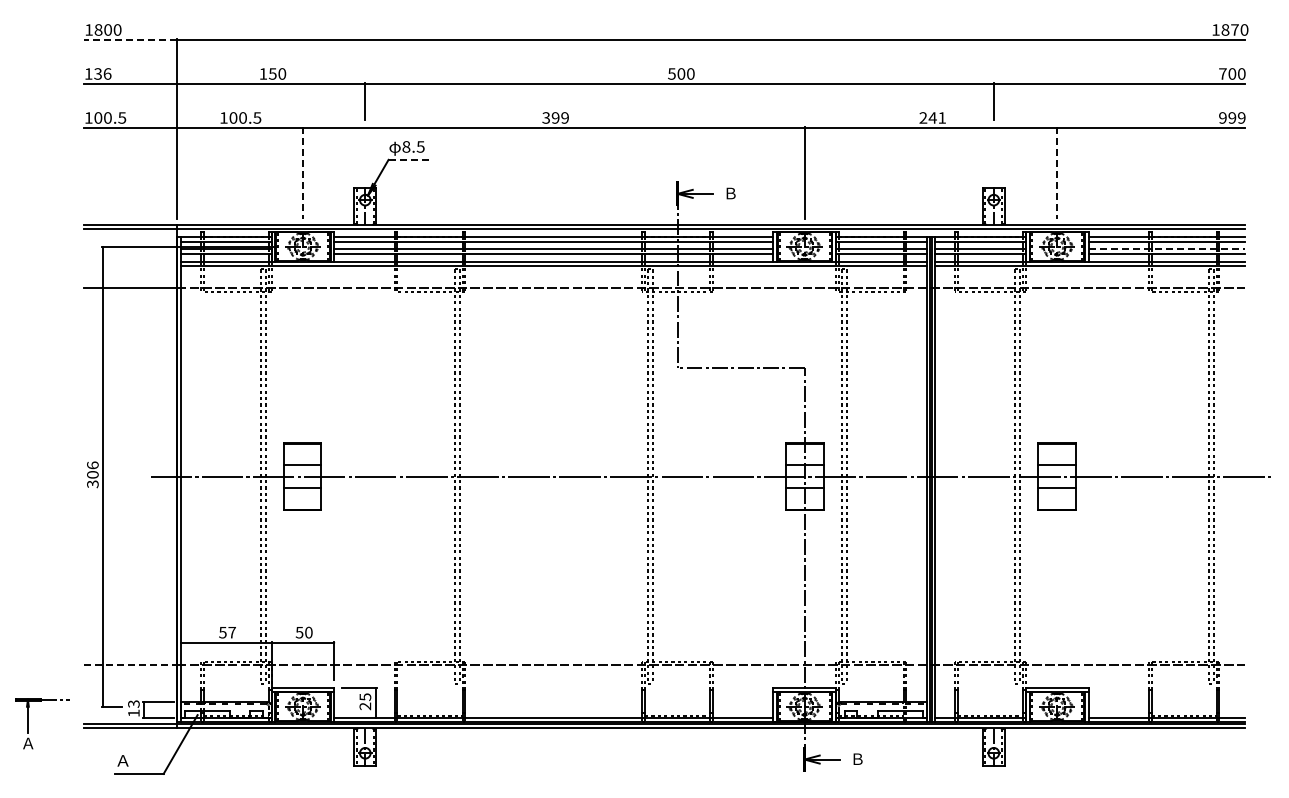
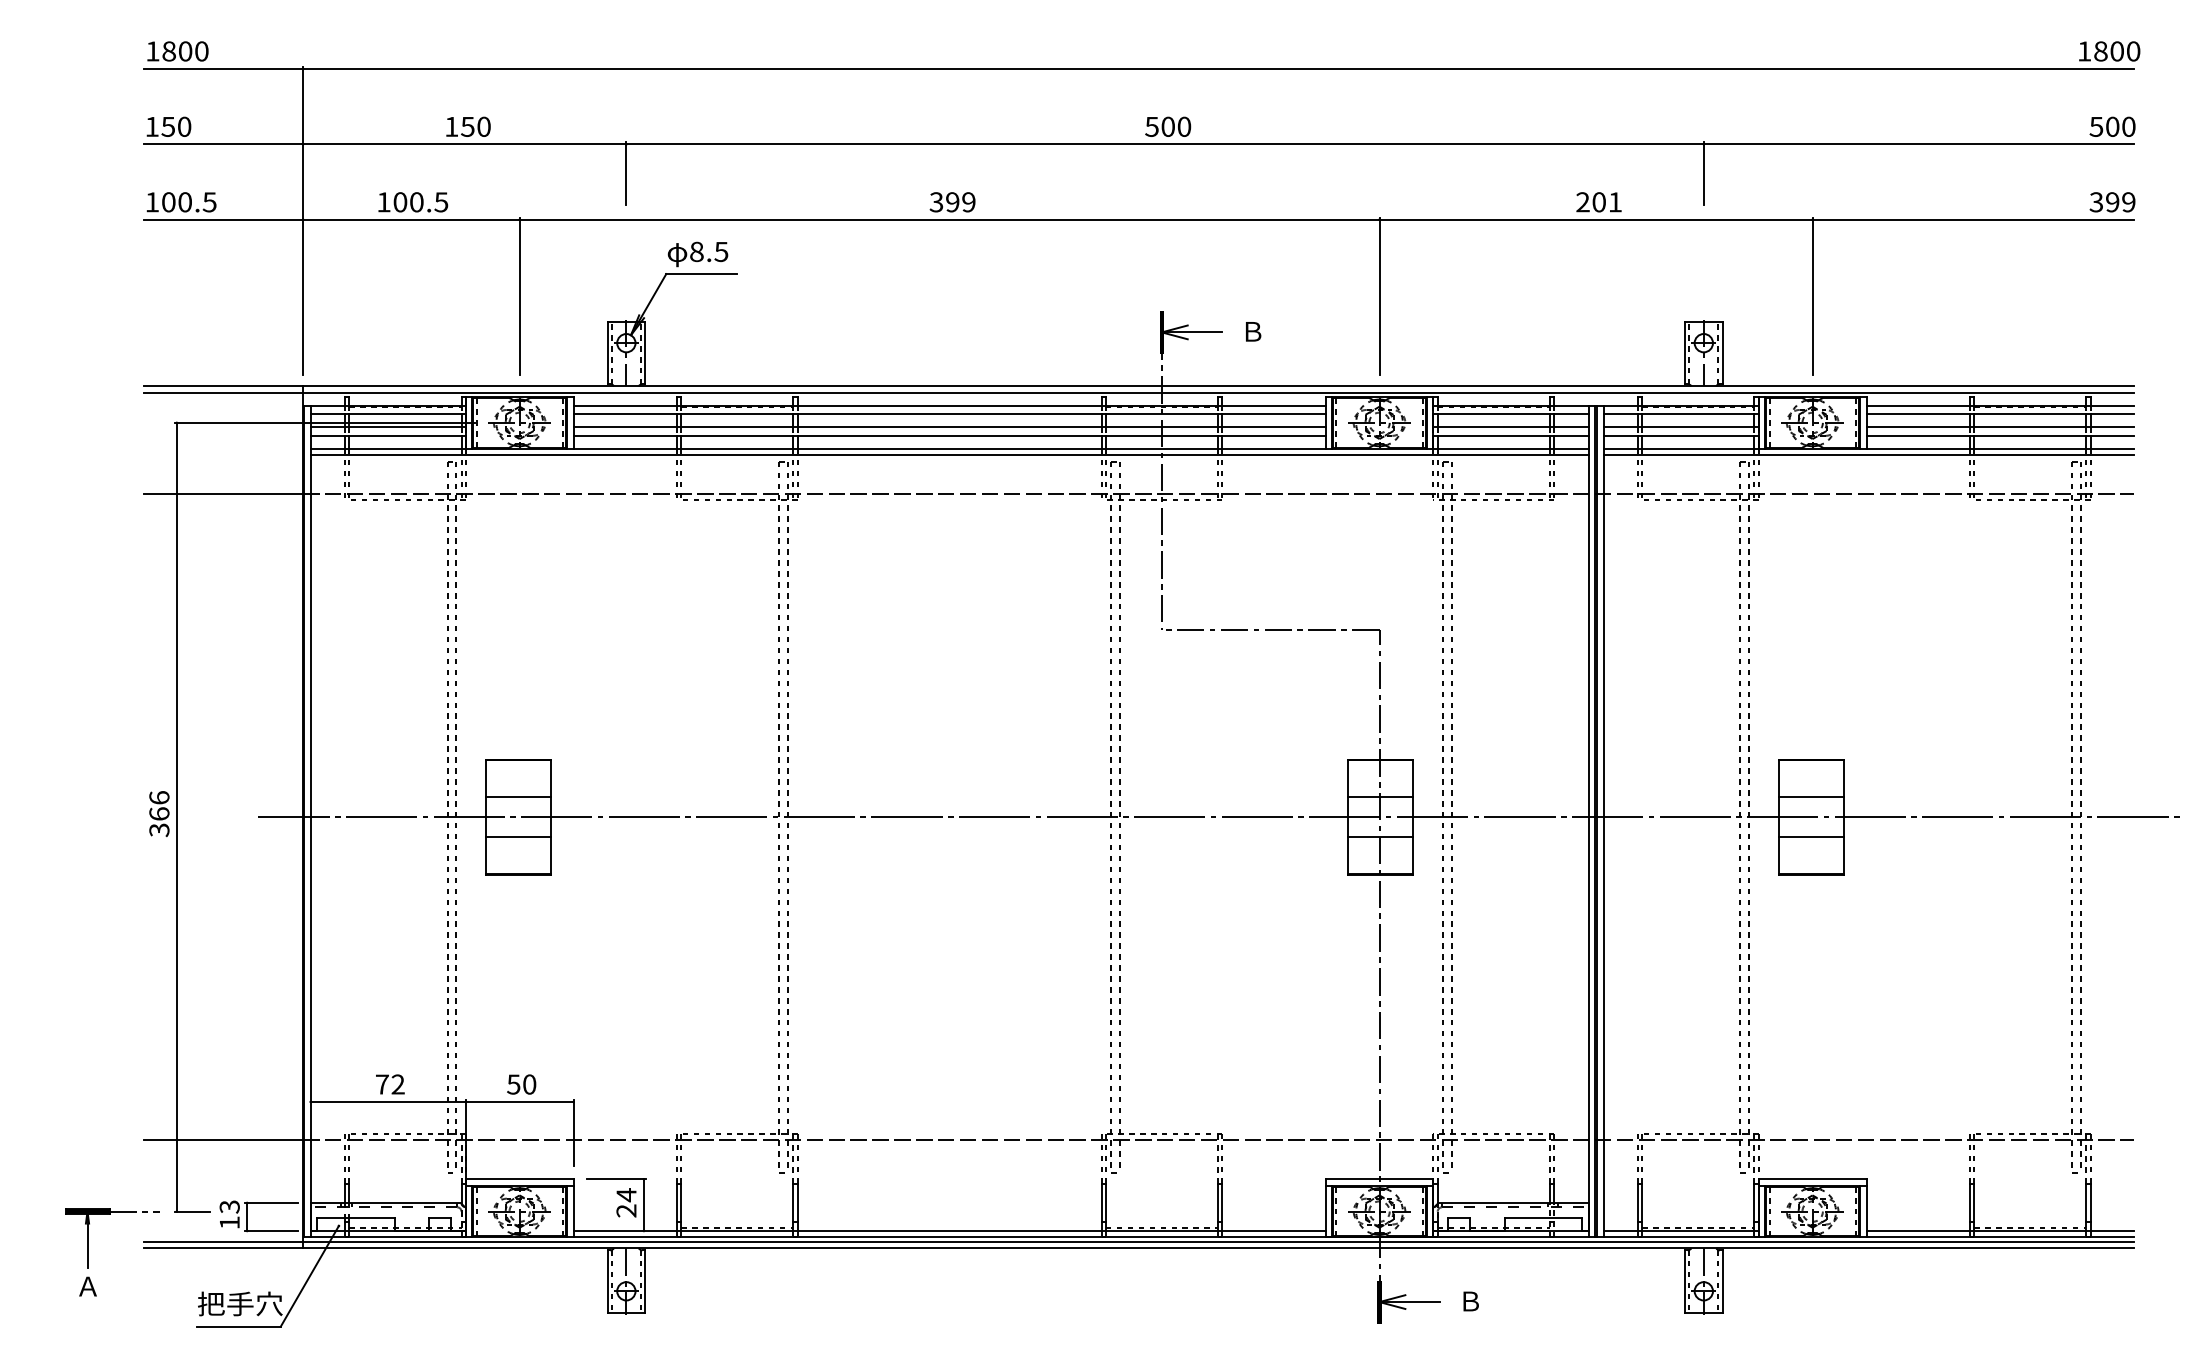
text: (1234, 29) -> (2116, 50), 1870 -> 1800
line: (129, 40) -> (222, 69), dashed -> solid
text: (102, 73) -> (175, 126), 136 -> 150
text: (1222, 73) -> (2095, 126), 700 -> 500
text: (932, 117) -> (1598, 201), 241 -> 201
text: (1222, 117) -> (2095, 201), 999 -> 399
line: (409, 159) -> (702, 273), dashed -> solid
line: (303, 173) -> (520, 297), dashed -> solid
line: (1057, 173) -> (1812, 297), dashed -> solid
line: (1166, 249) -> (1999, 427), dashed -> solid
text: (92, 474) -> (158, 813), 306 -> 366
text: (227, 632) -> (390, 1084), 57 -> 72
line: (130, 665) -> (223, 1140), dashed -> solid
text: (365, 697) -> (626, 1195), 25 -> 24
part: (28, 723) -> (88, 1252), moved
text: (139, 760) -> (239, 1303), Ａ -> 把手穴

